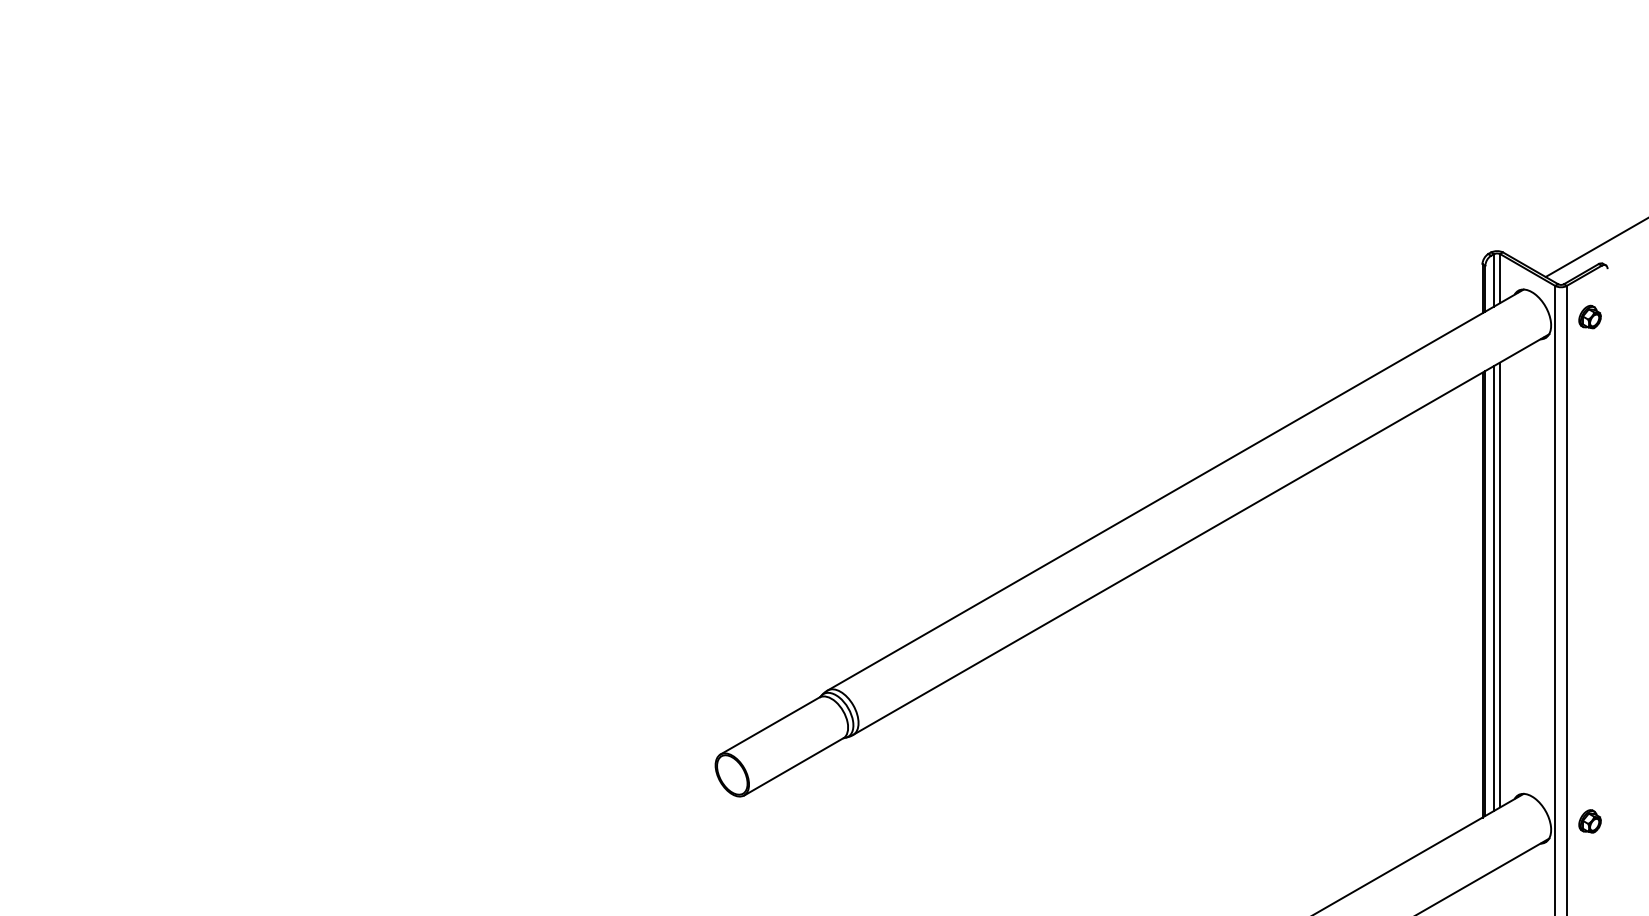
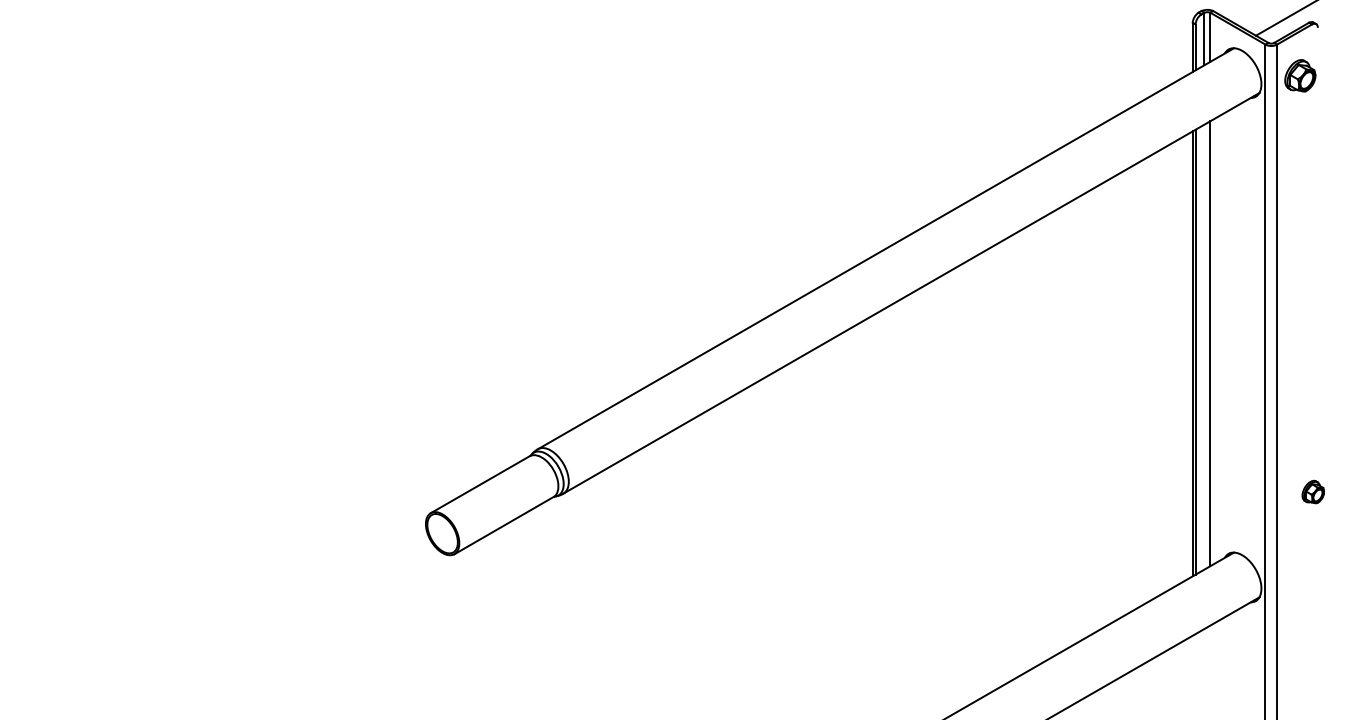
part: (1589, 316) -> (1299, 75), size x1.4
line: (1494, 587) -> (1204, 346), removed
part: (1589, 821) -> (1312, 492), moved

